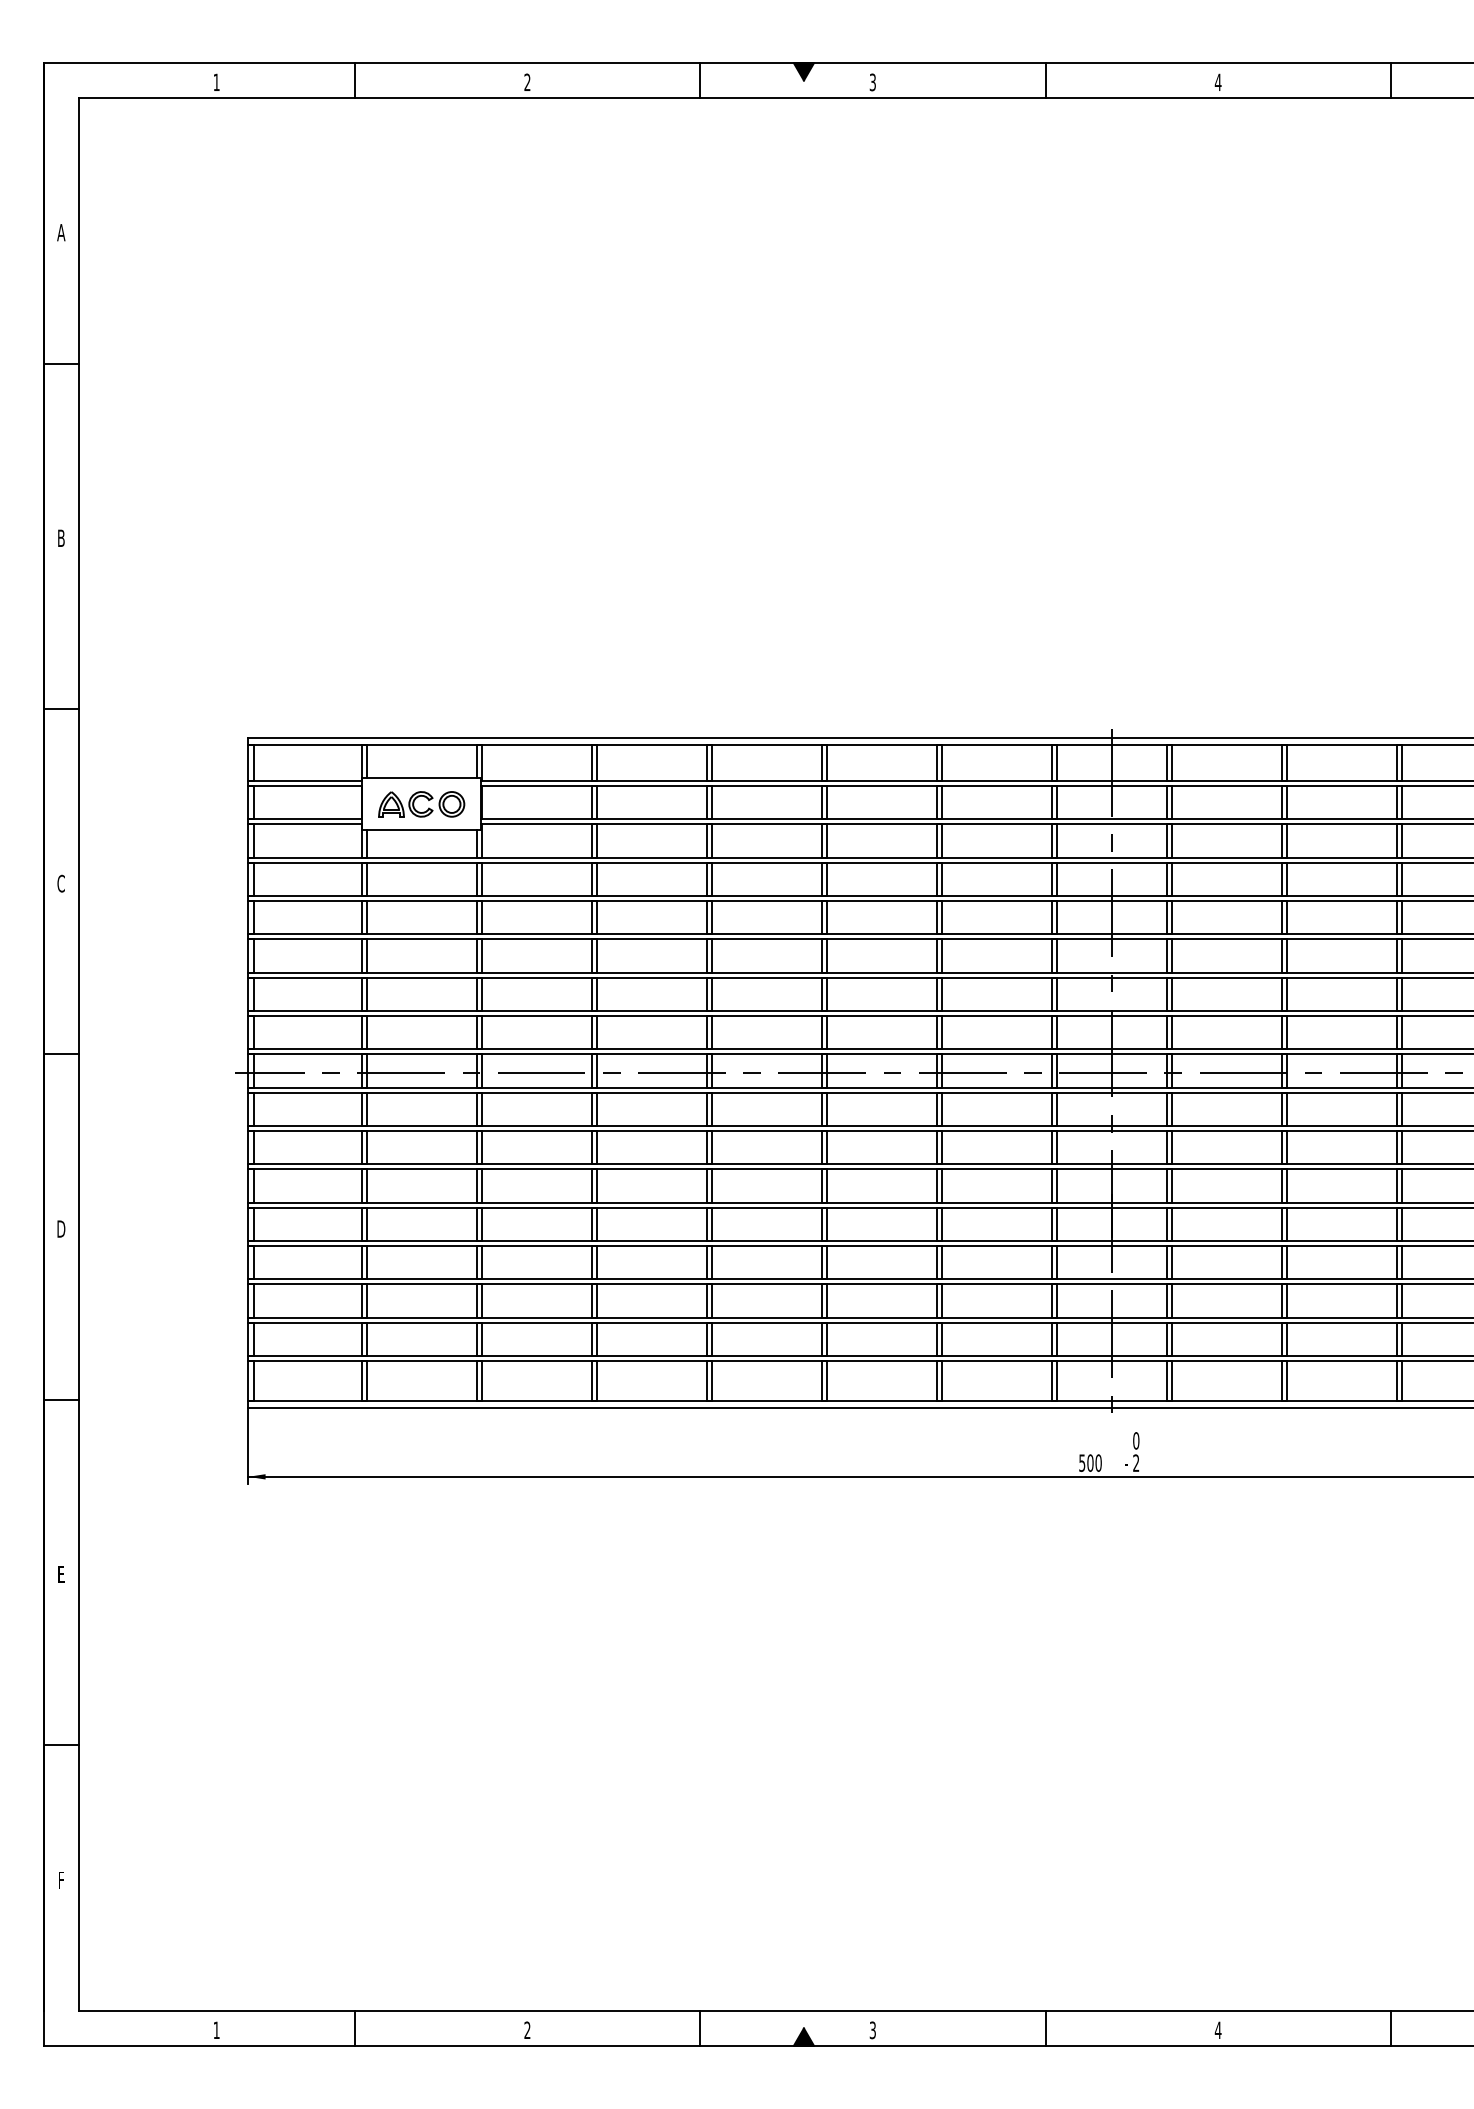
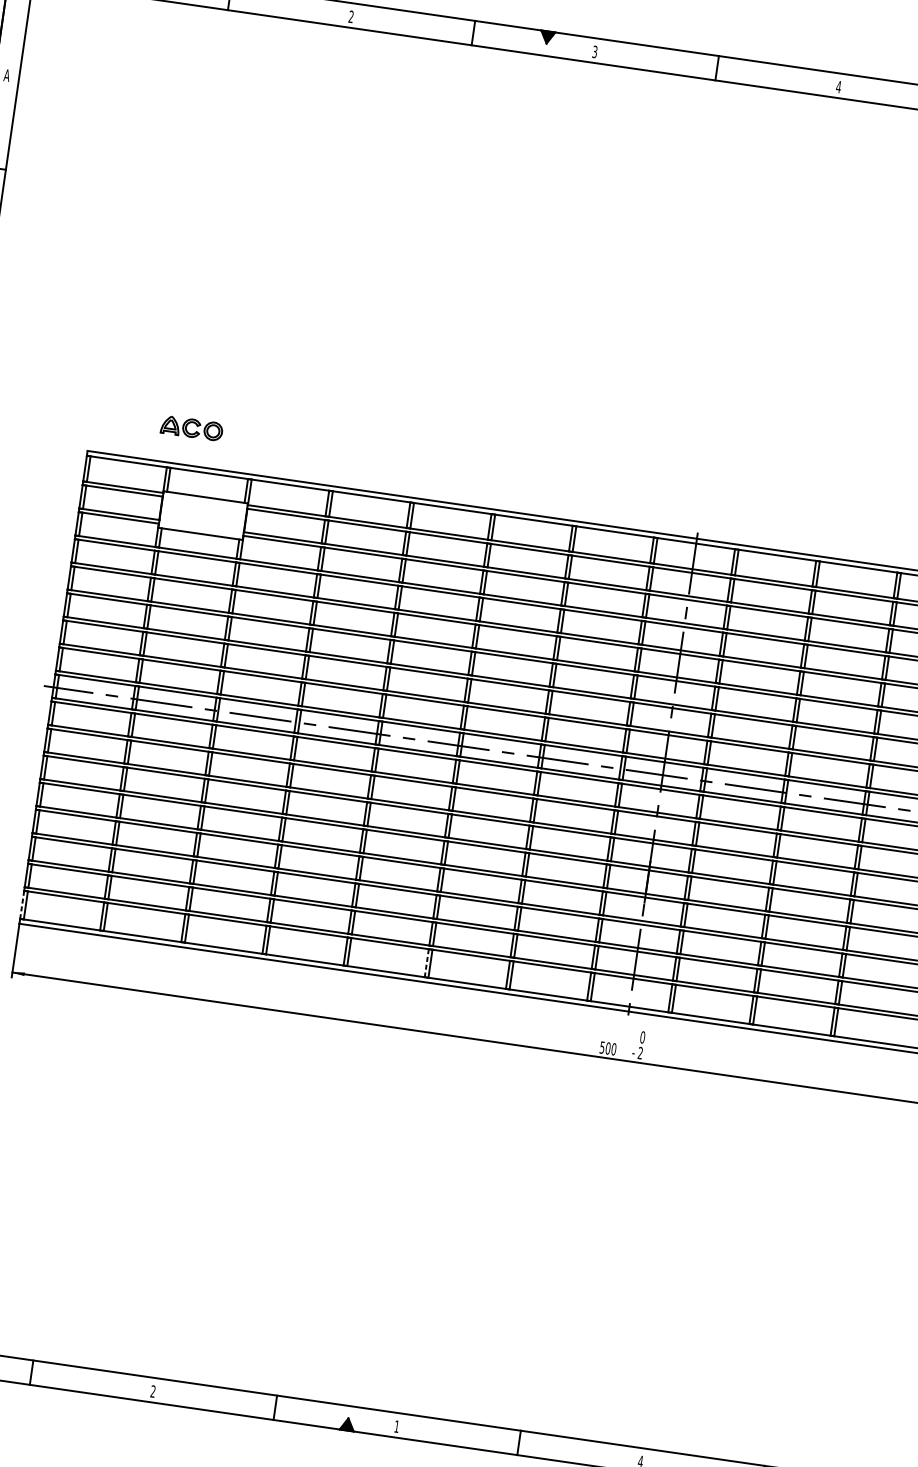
part: (414, 804) -> (186, 427), moved
line: (248, 1381) -> (22, 905), solid -> dashed
line: (821, 1381) -> (426, 963), solid -> dashed
text: (872, 2030) -> (396, 1426), 3 -> 1

